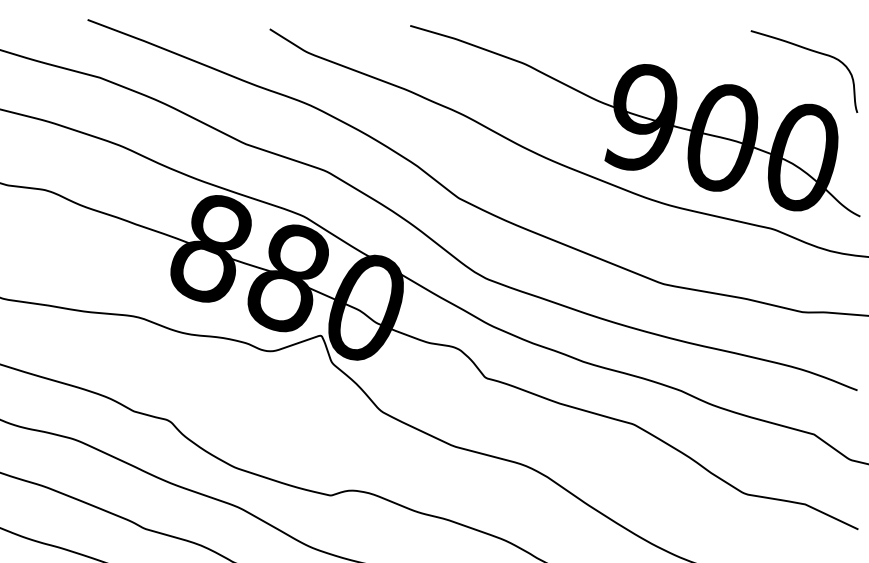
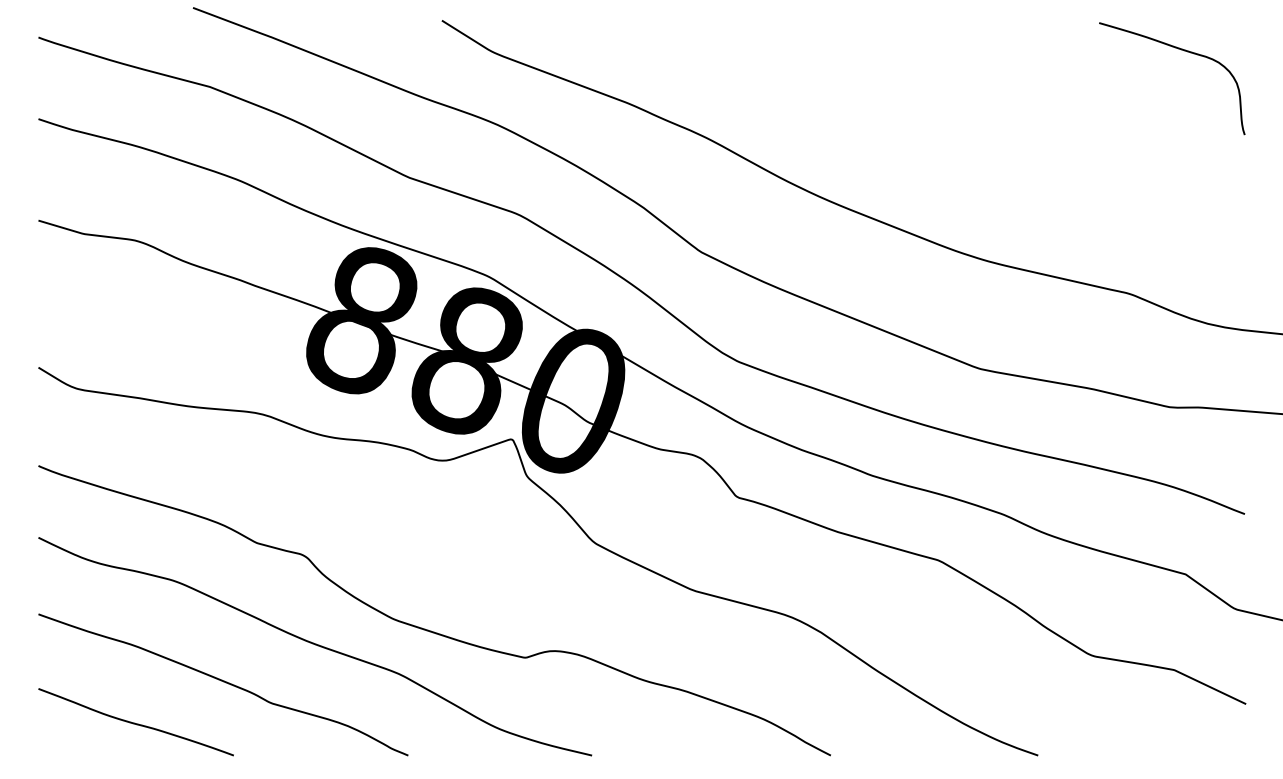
part: (634, 121) -> (940, 146), removed

